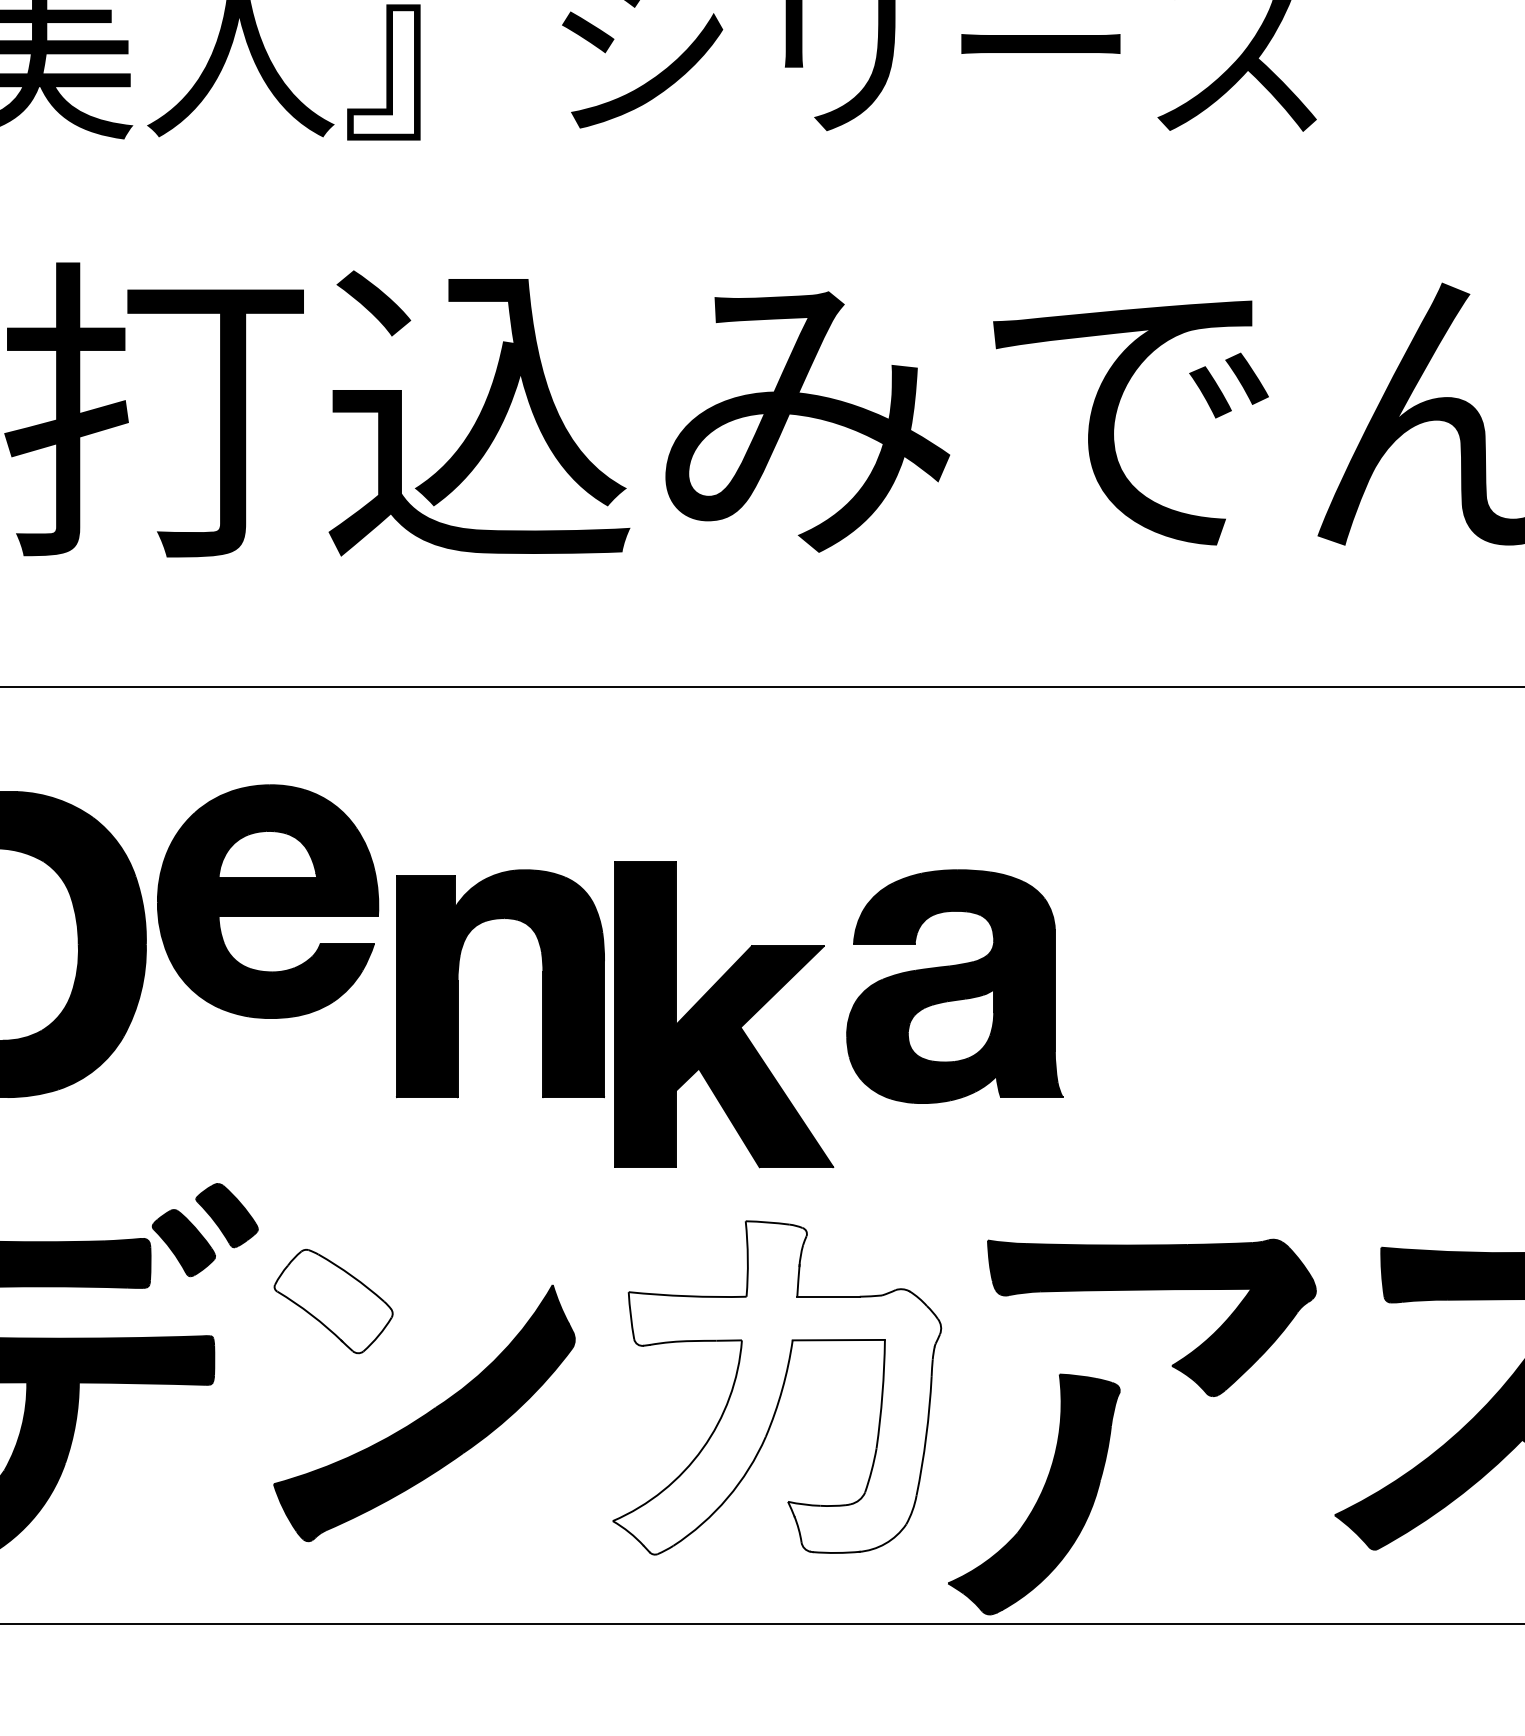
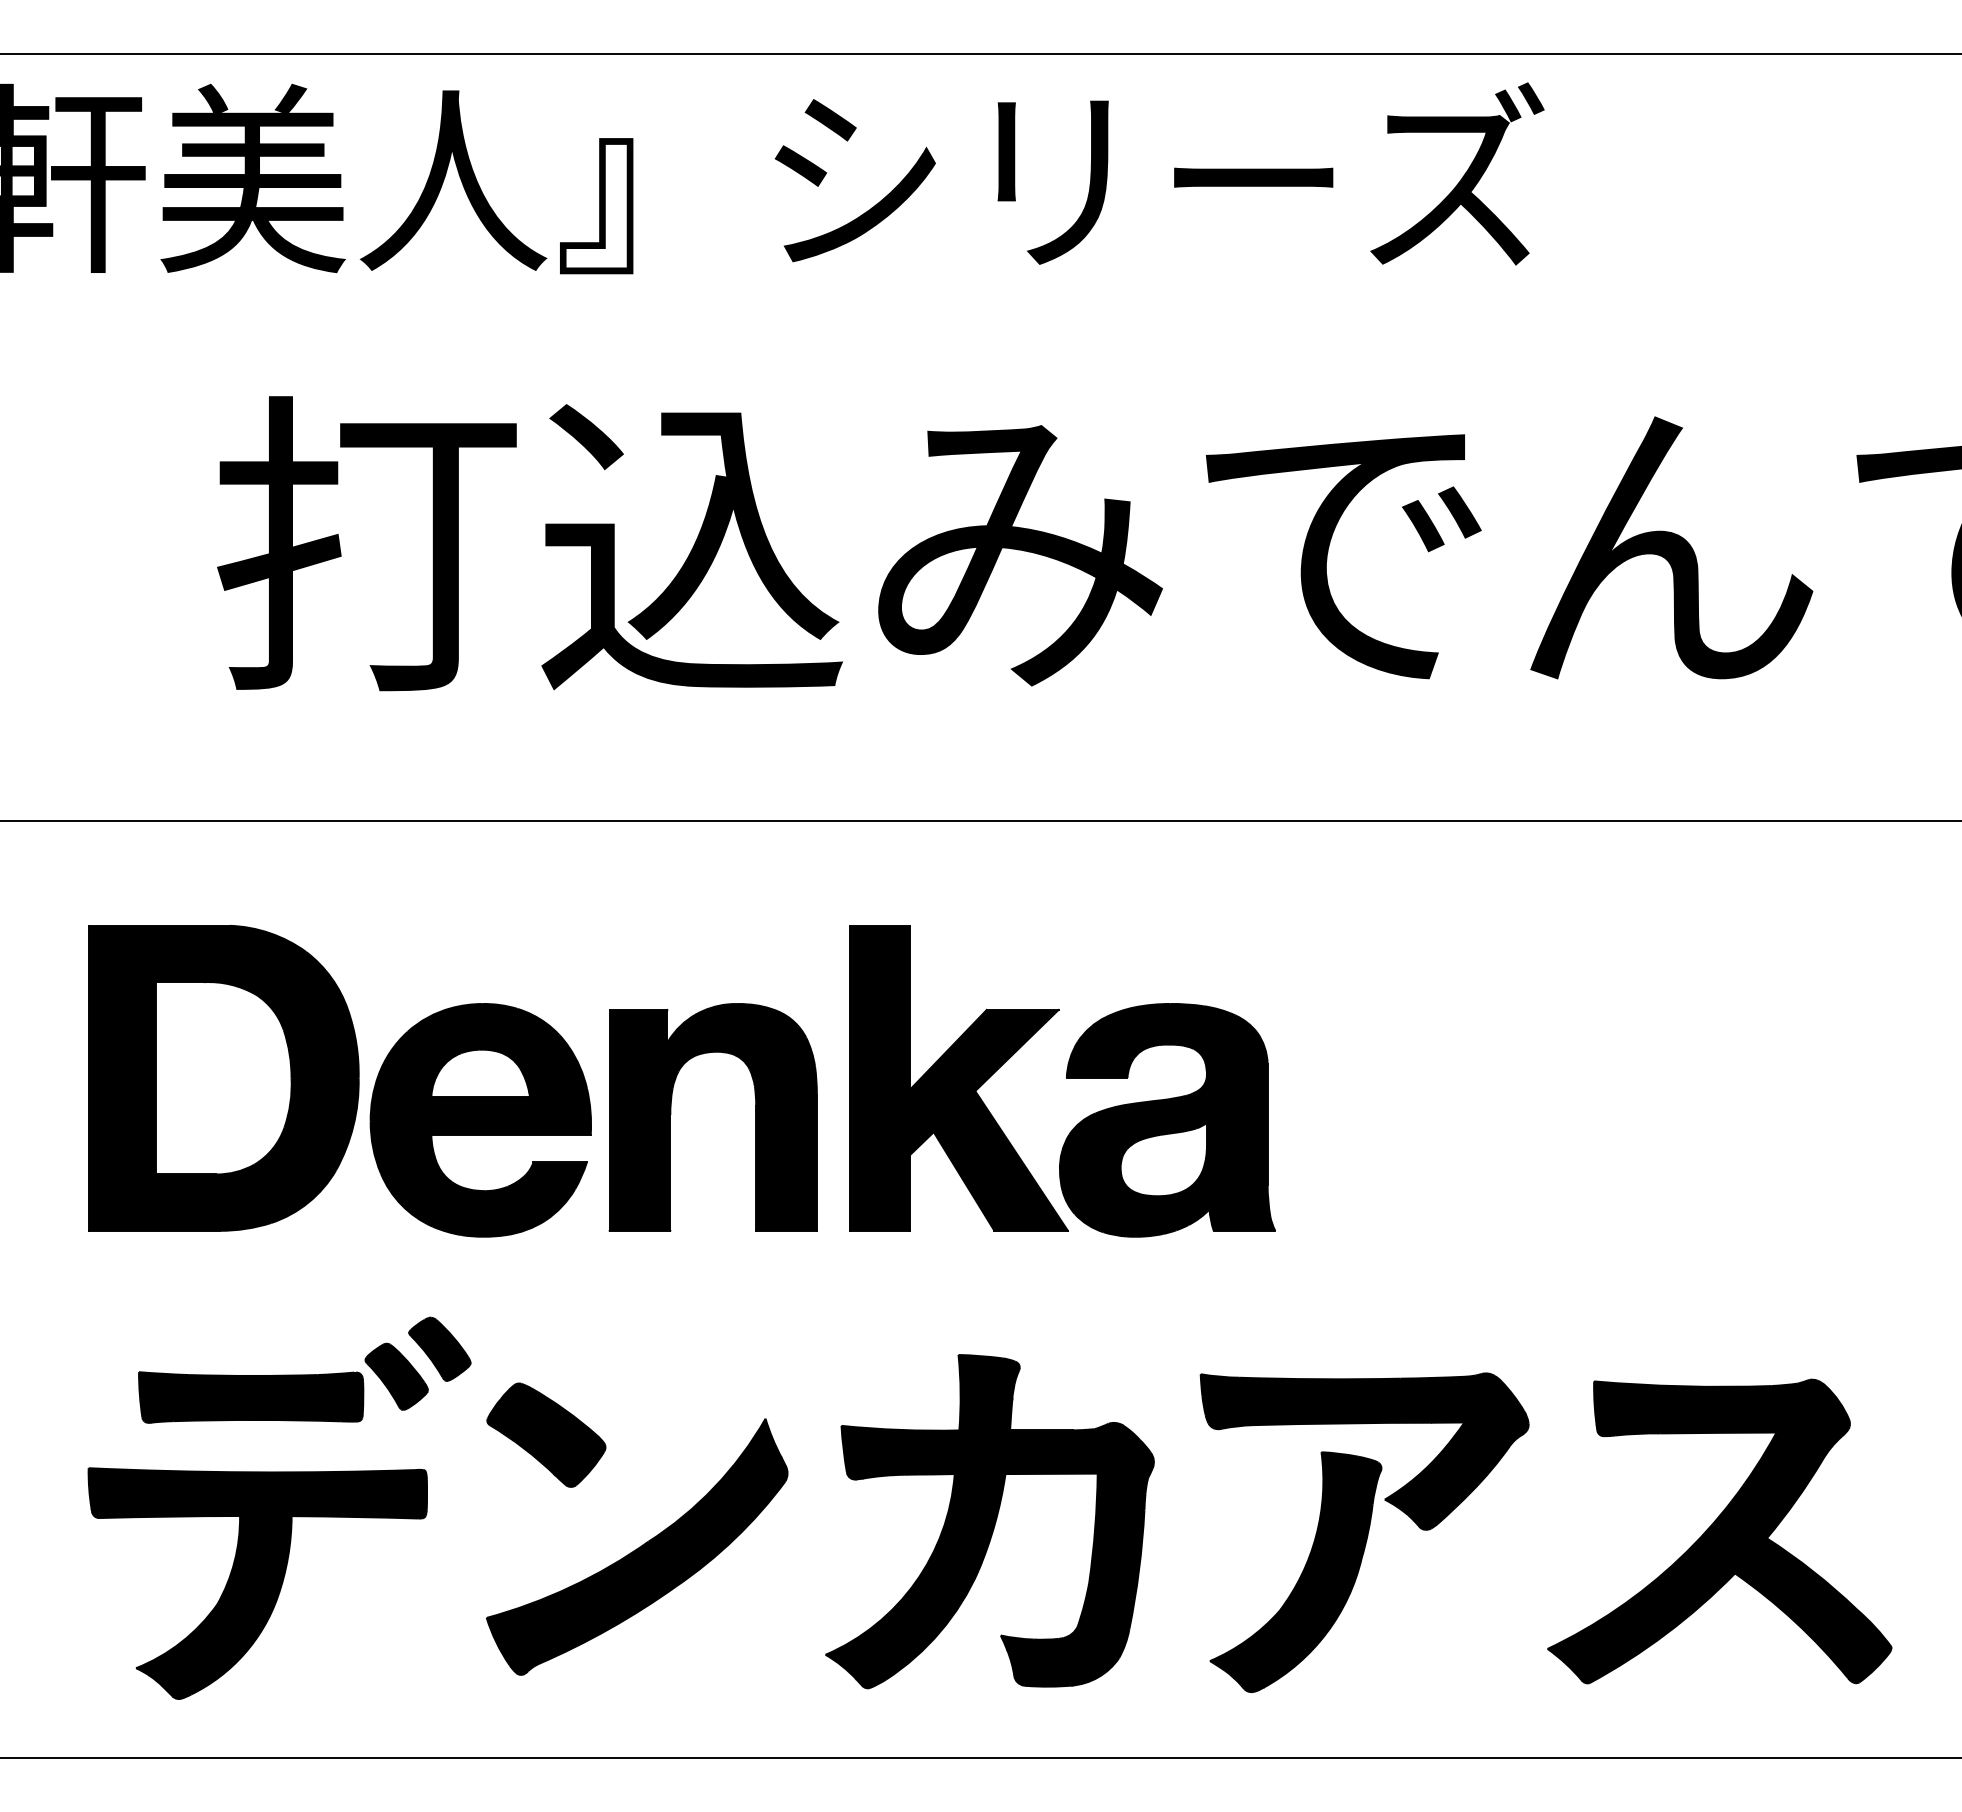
part: (267, 901) -> (480, 1120), moved
part: (723, 1014) -> (958, 1078), moved
fill: (333, 1300) -> (546, 1434), added
fill: (776, 1387) -> (989, 1521), added
part: (1033, 1493) -> (1295, 1571), moved

